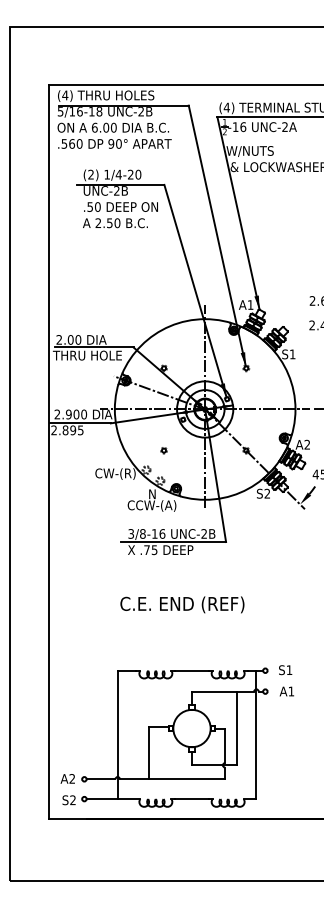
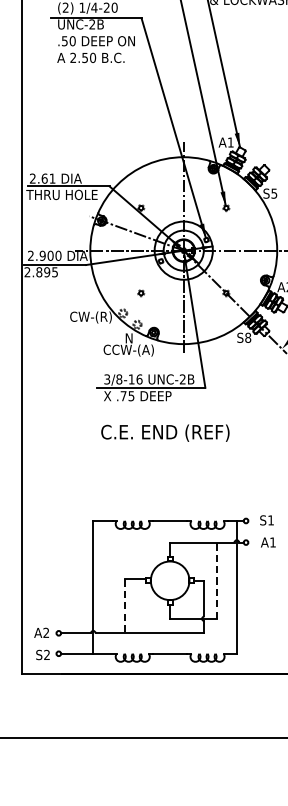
text: (74, 339) -> (48, 178), 2.00 -> 2.61
text: (292, 354) -> (274, 193), S1 -> S5
text: (267, 493) -> (248, 337), S2 -> S8
text: (182, 604) -> (165, 432), moved
line: (236, 728) -> (216, 580), solid -> dashed
line: (148, 753) -> (125, 606), solid -> dashed

